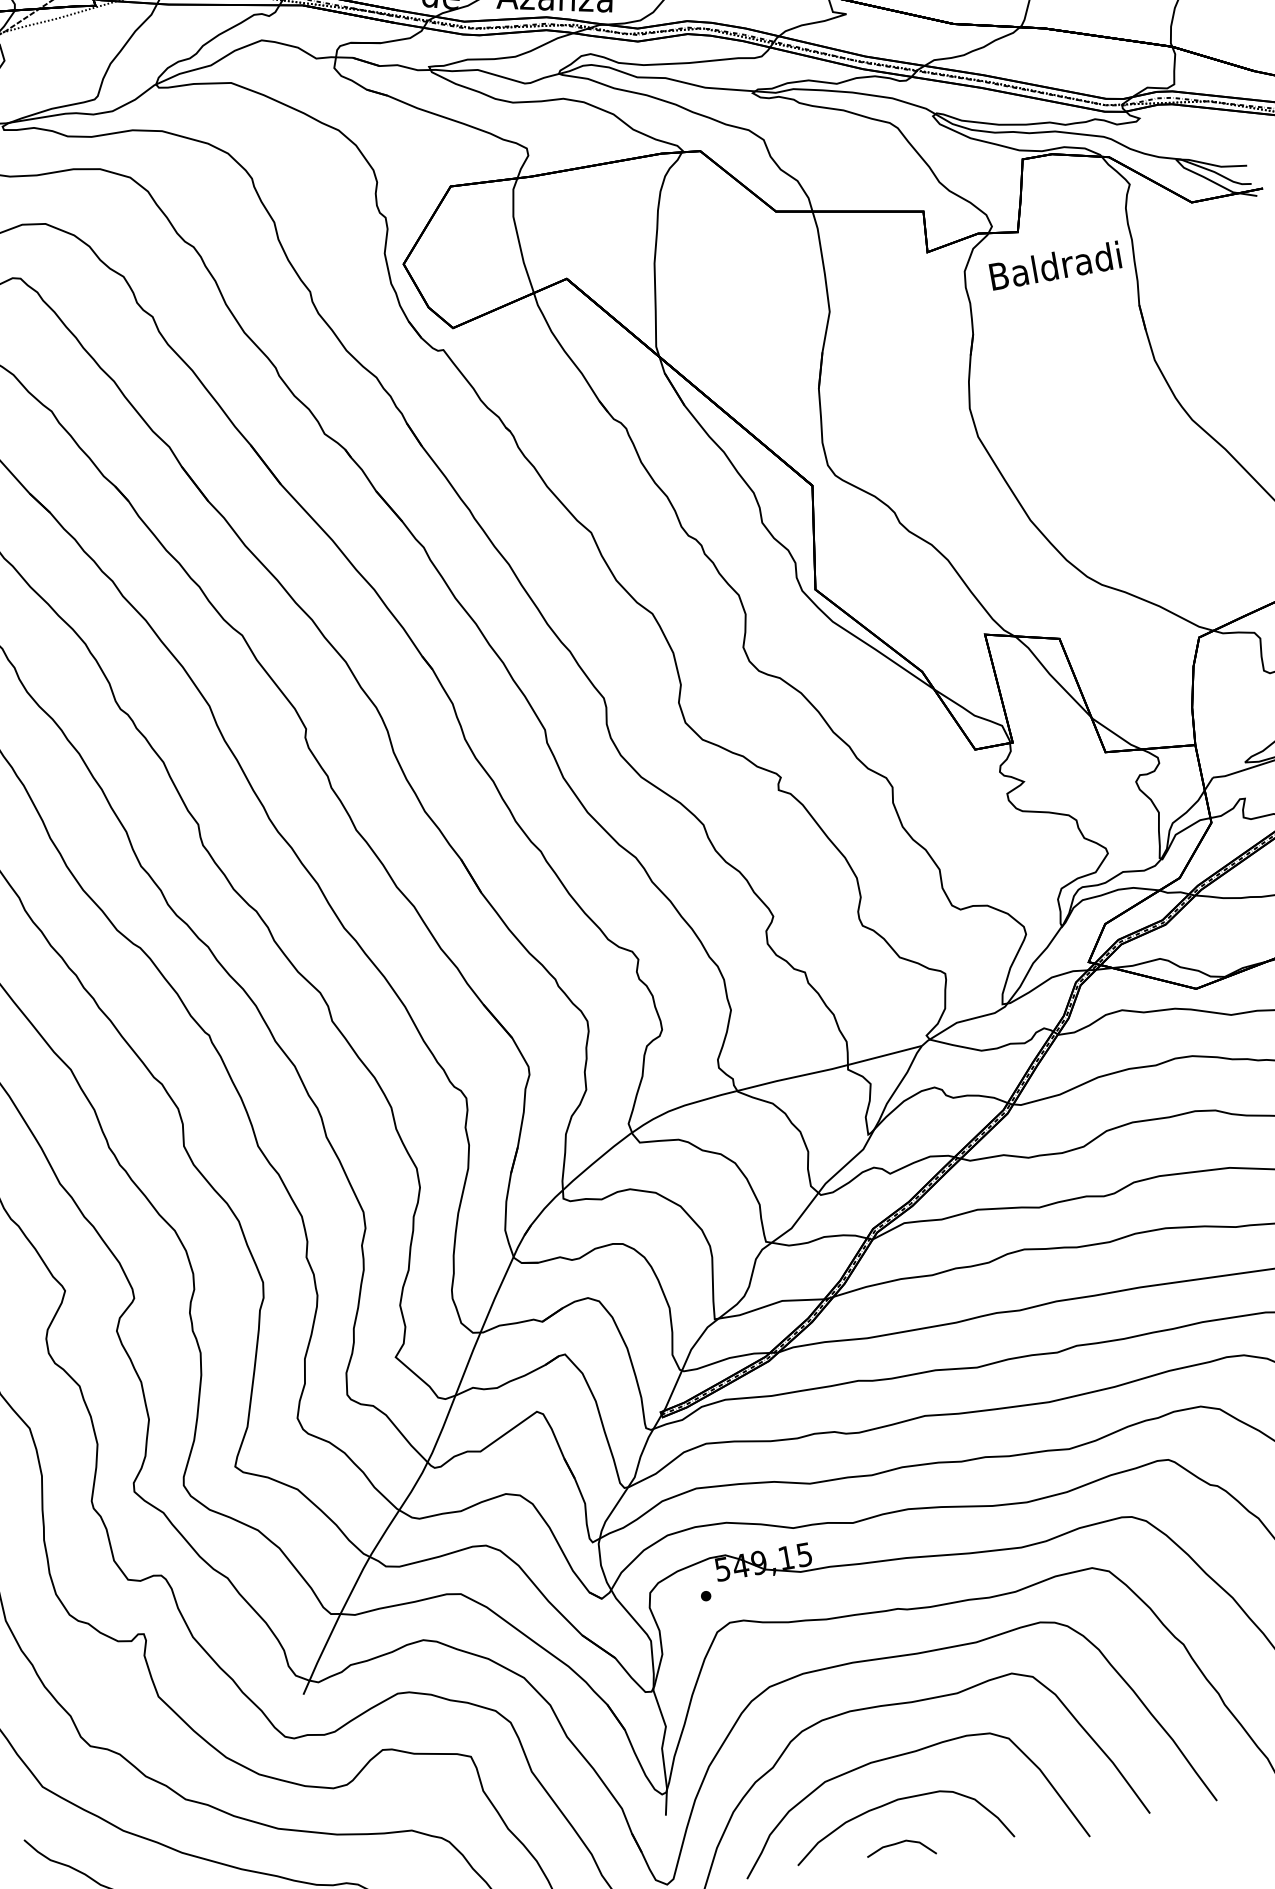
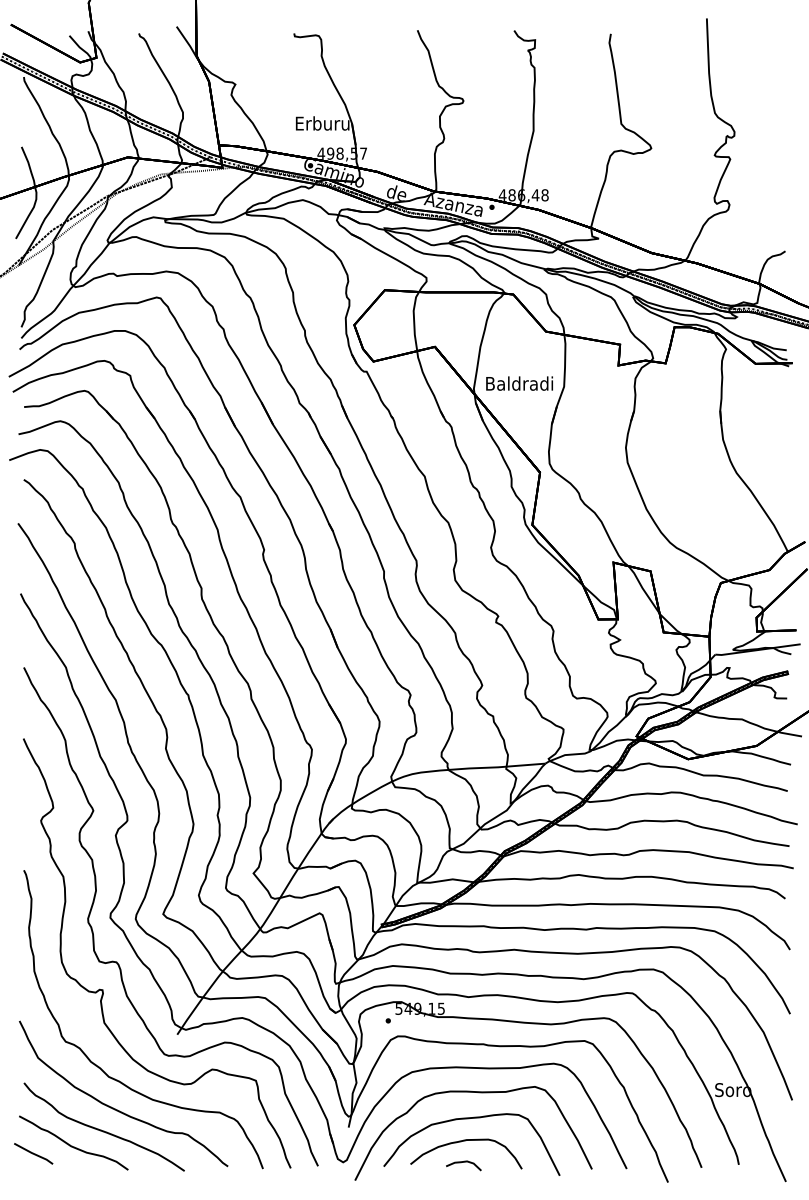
text: (1055, 265) -> (519, 383), moved

